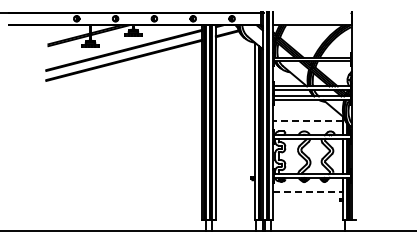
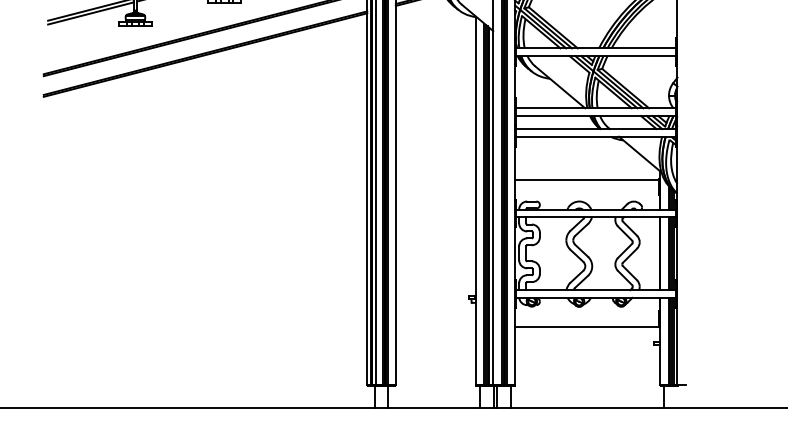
line: (308, 120) -> (588, 178), dashed -> solid
line: (308, 191) -> (588, 326), dashed -> solid

